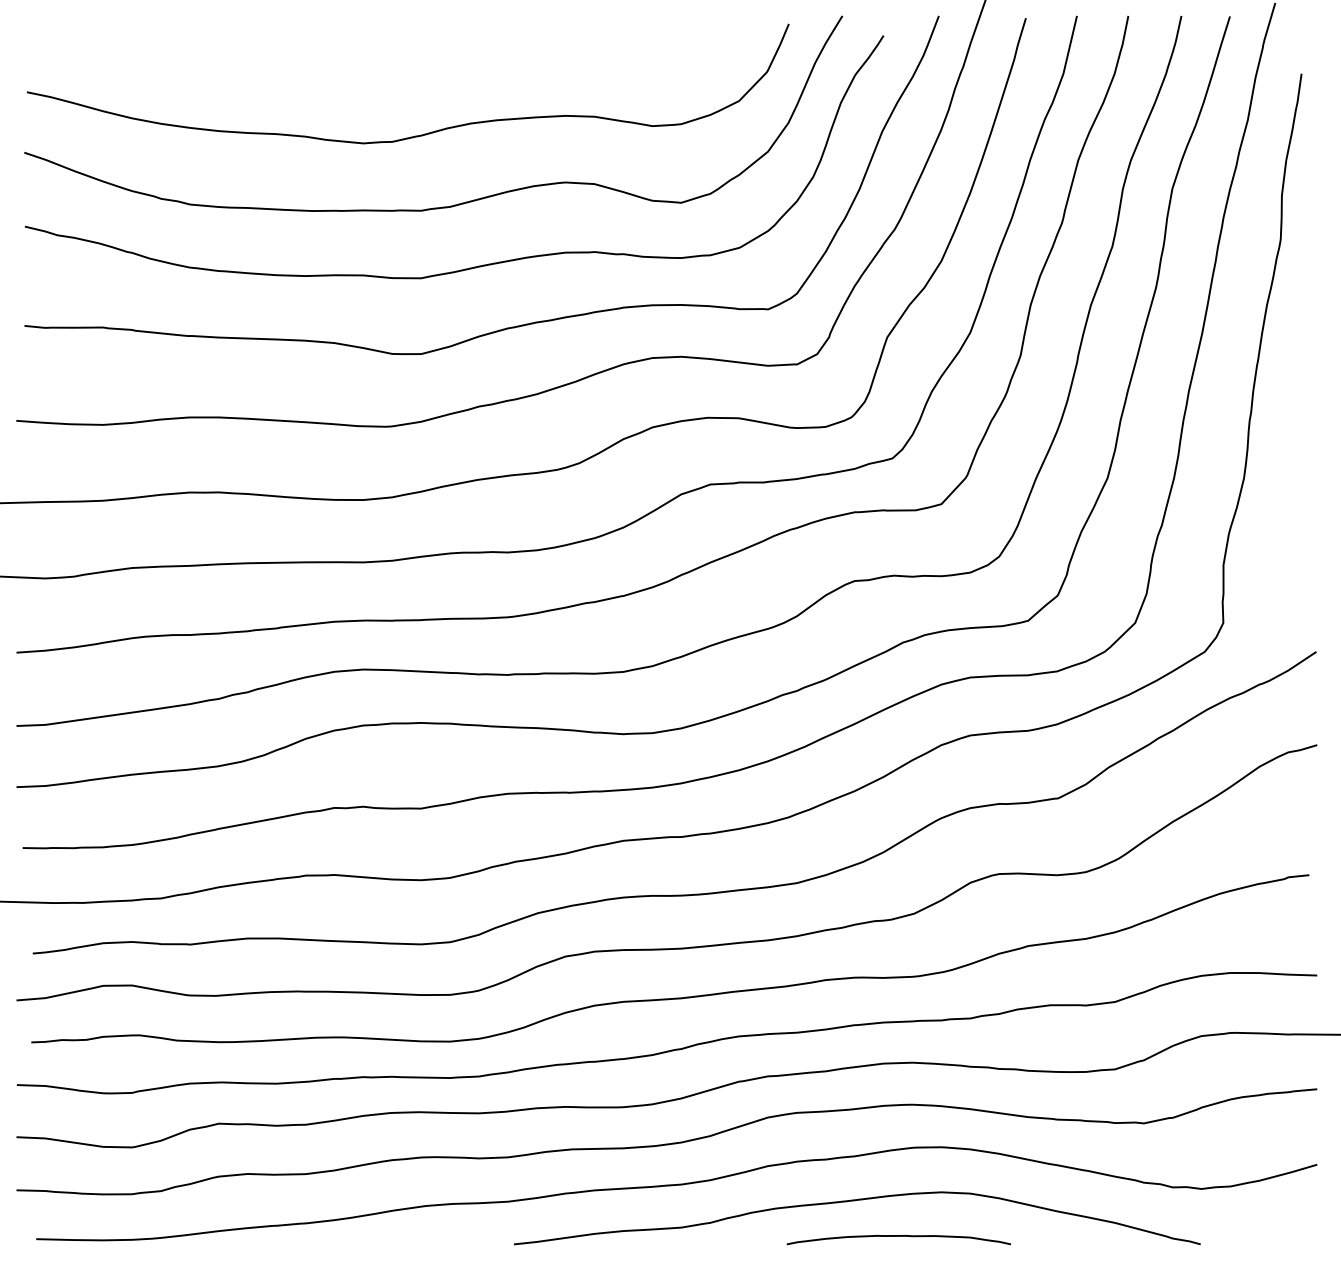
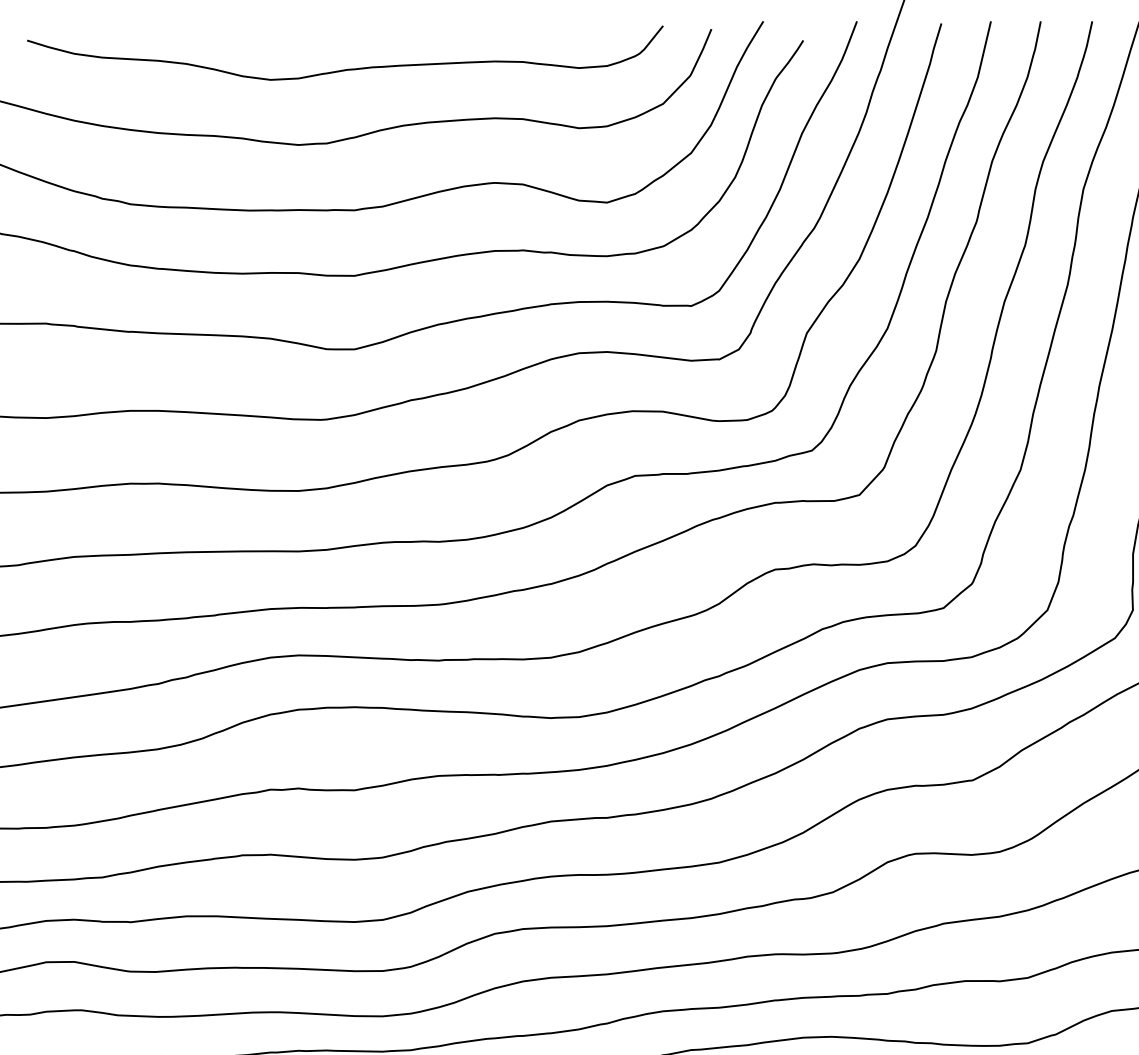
curve: (415, 64) -> (349, 68), added

